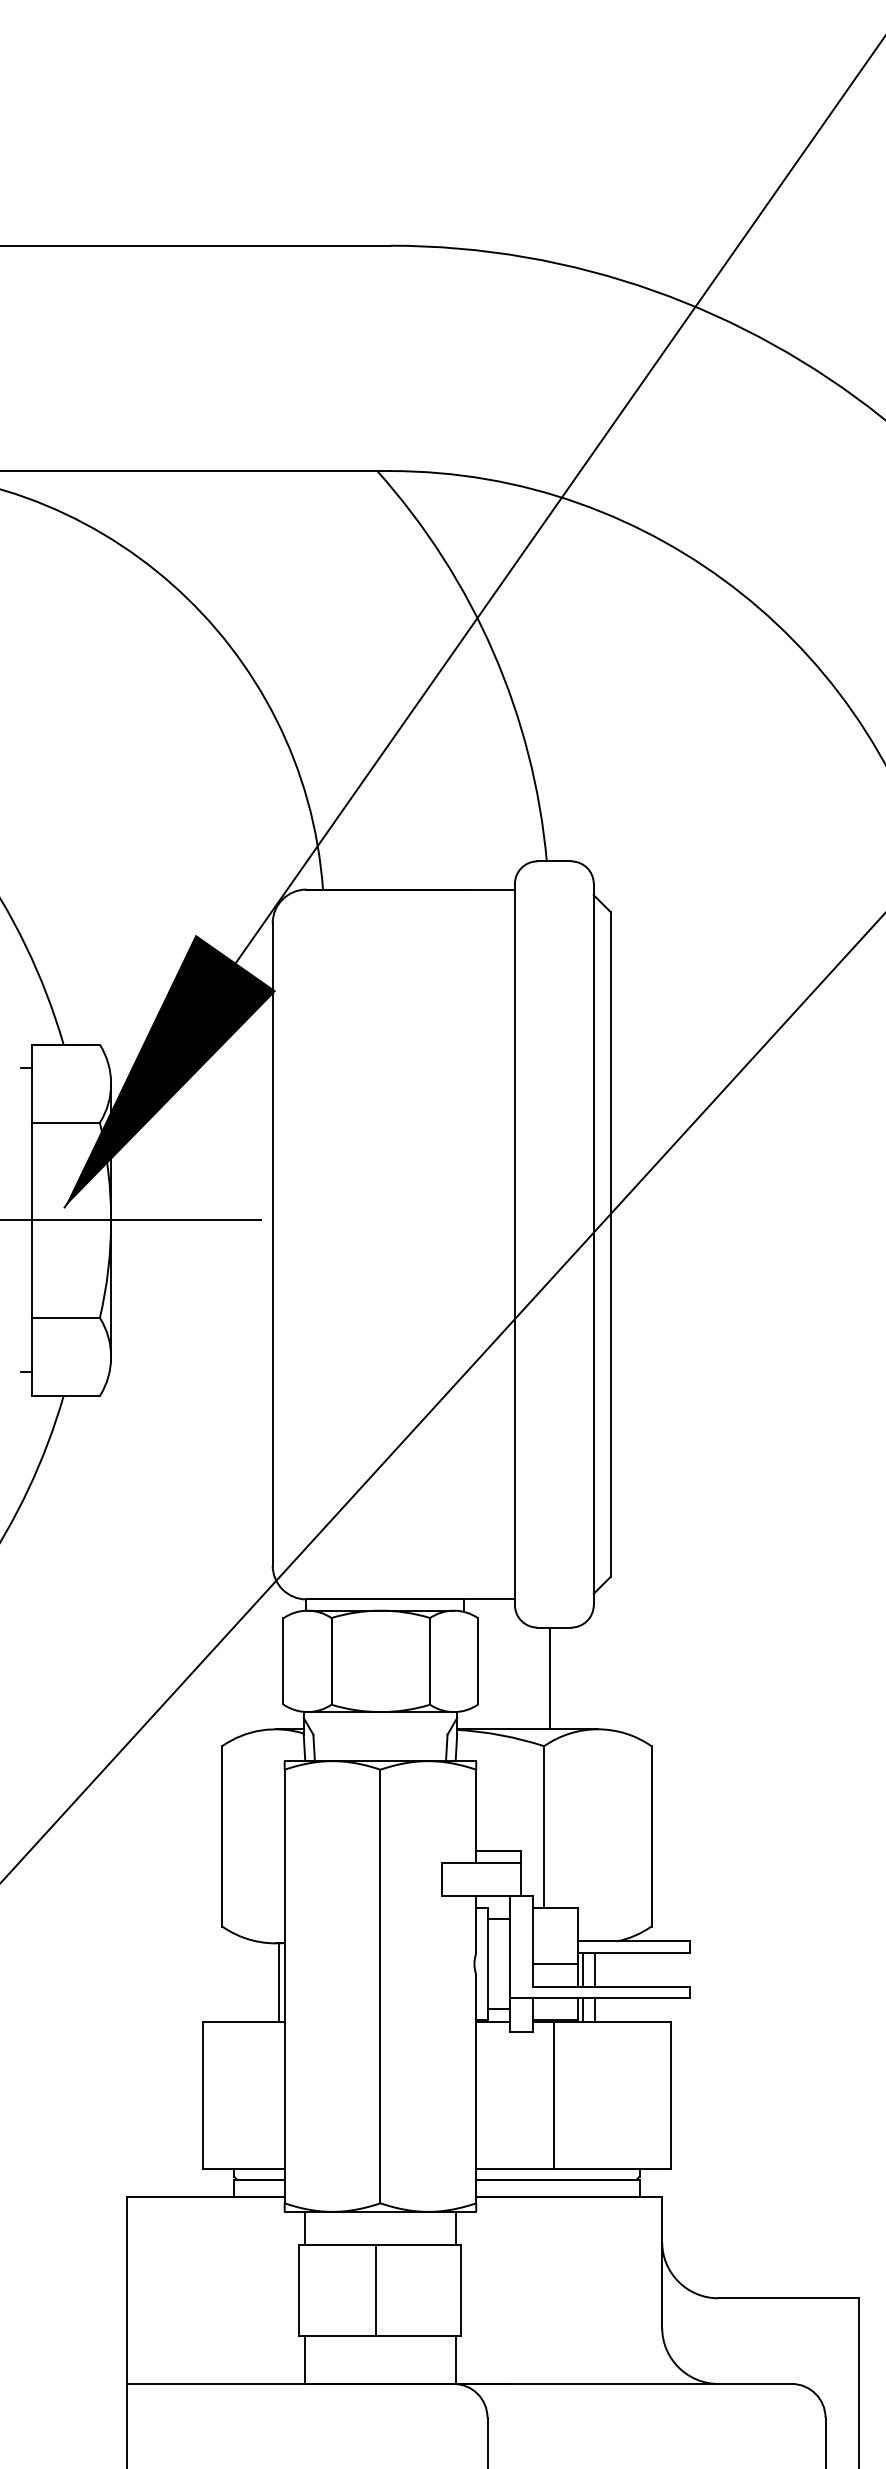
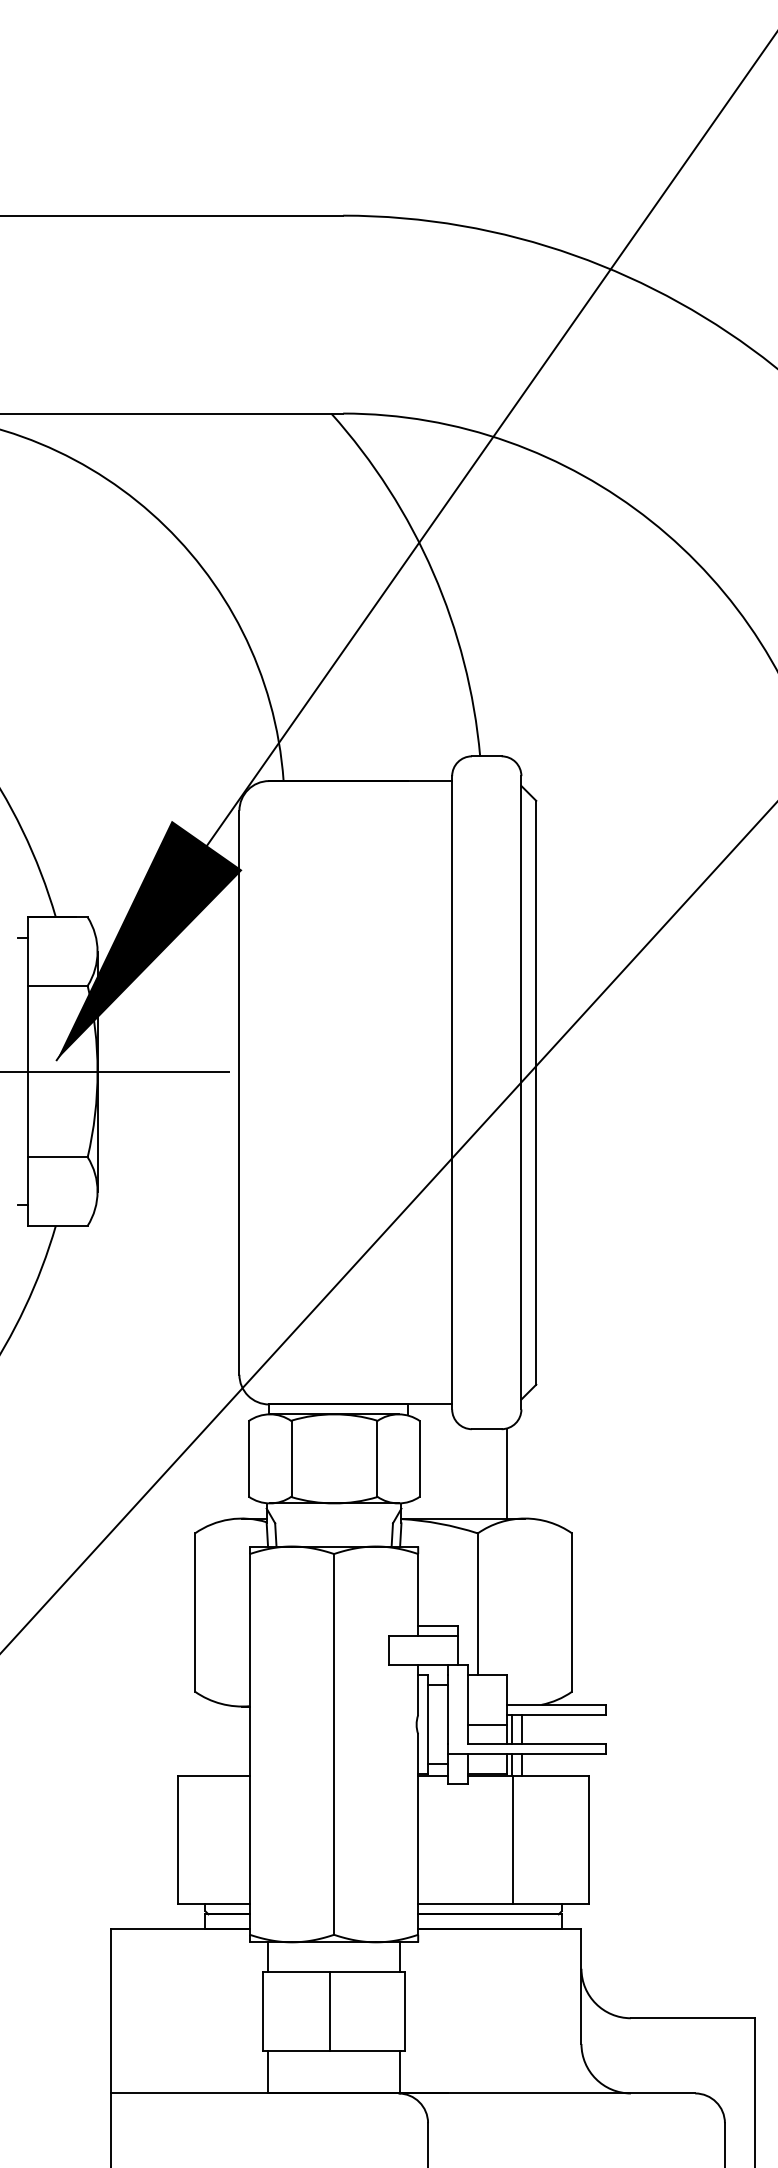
line: (549, 1678) -> (507, 1473), moved
line: (279, 1982) -> (245, 1740), removed
line: (553, 2095) -> (512, 1840), moved

